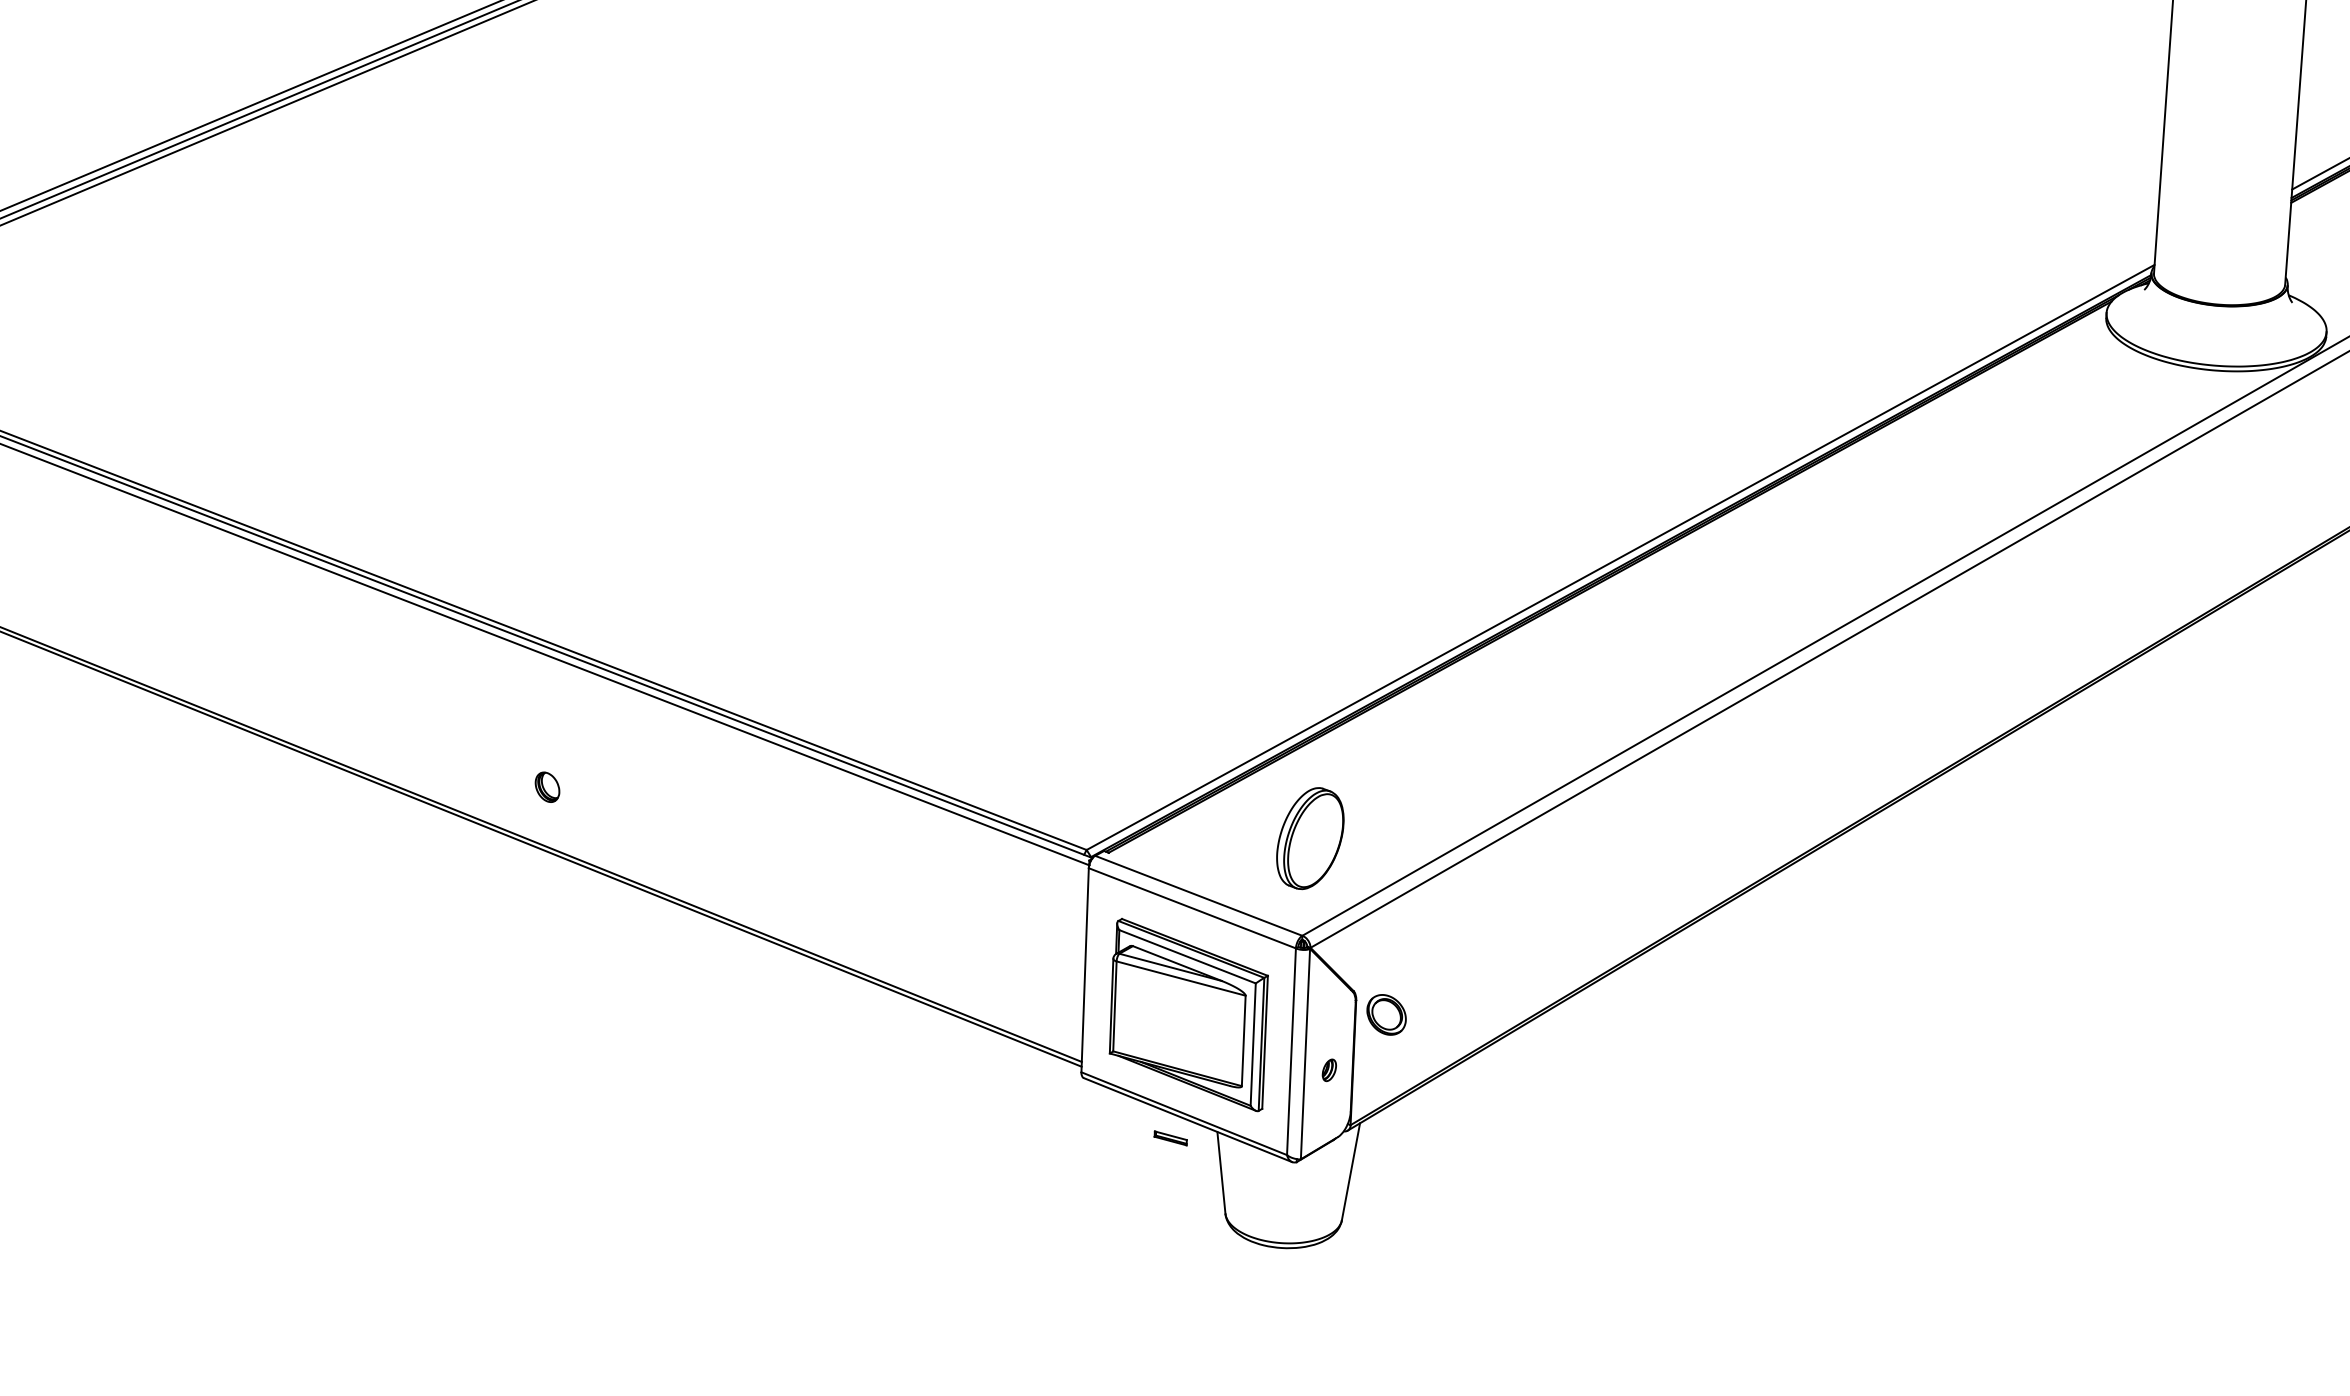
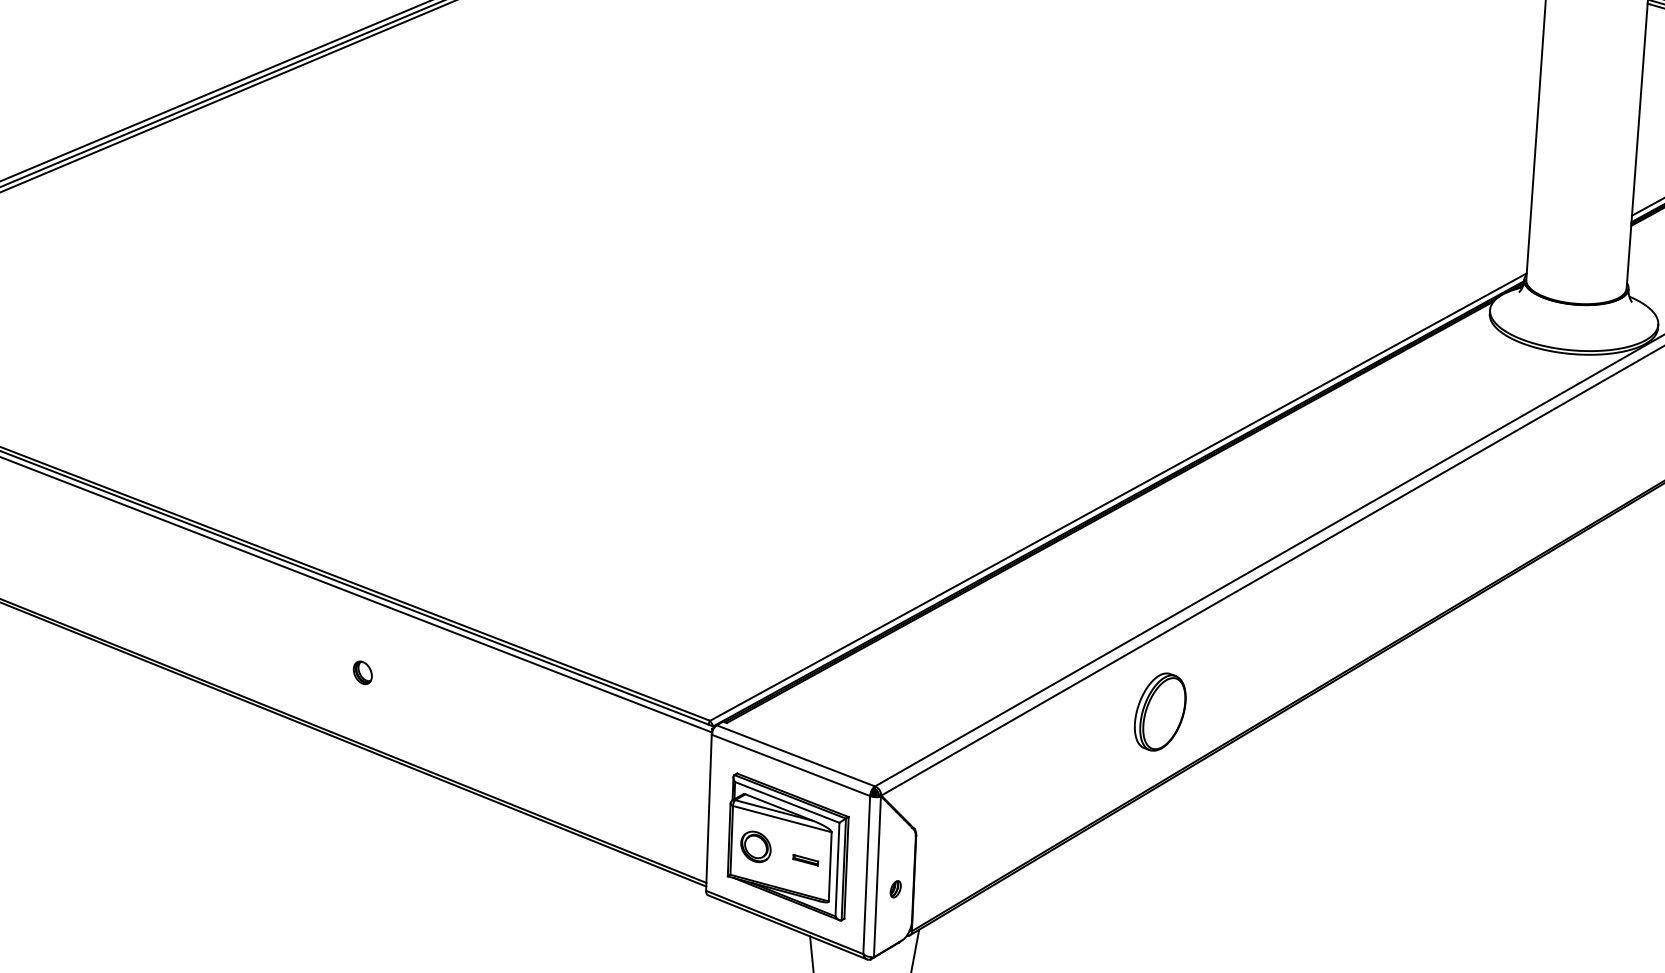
part: (547, 786) -> (362, 672), moved
part: (1310, 838) -> (1160, 712), moved
part: (1386, 1014) -> (755, 846), moved
part: (1170, 1138) -> (805, 860), moved

